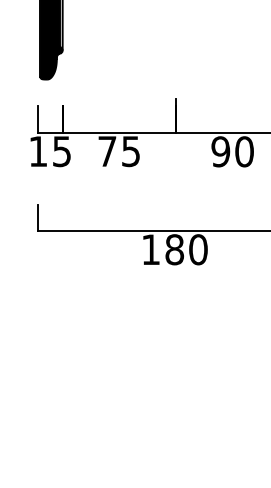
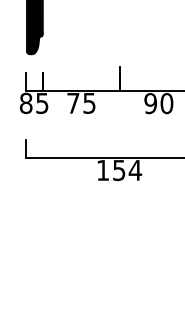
text: (38, 150) -> (26, 102), 15 -> 85
text: (186, 249) -> (127, 170), 180 -> 154

